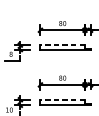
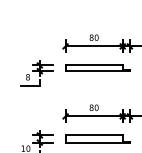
line: (62, 45) -> (94, 65), dashed -> solid
line: (62, 99) -> (94, 135), dashed -> solid

